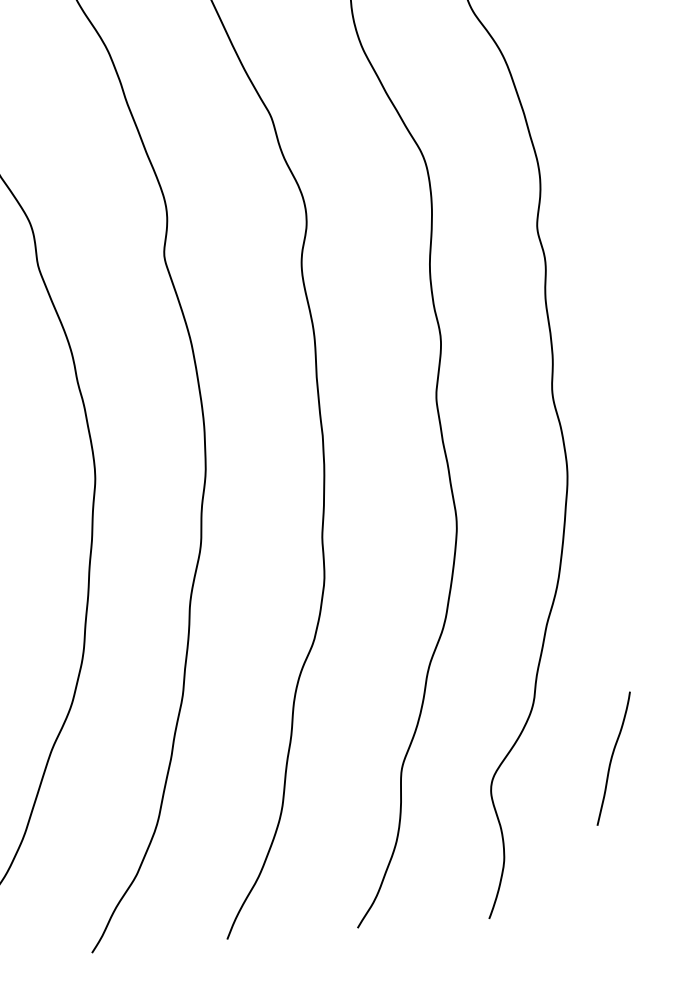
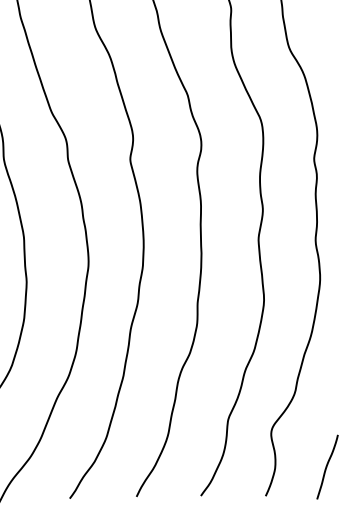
curve: (613, 757) -> (327, 466), moved

